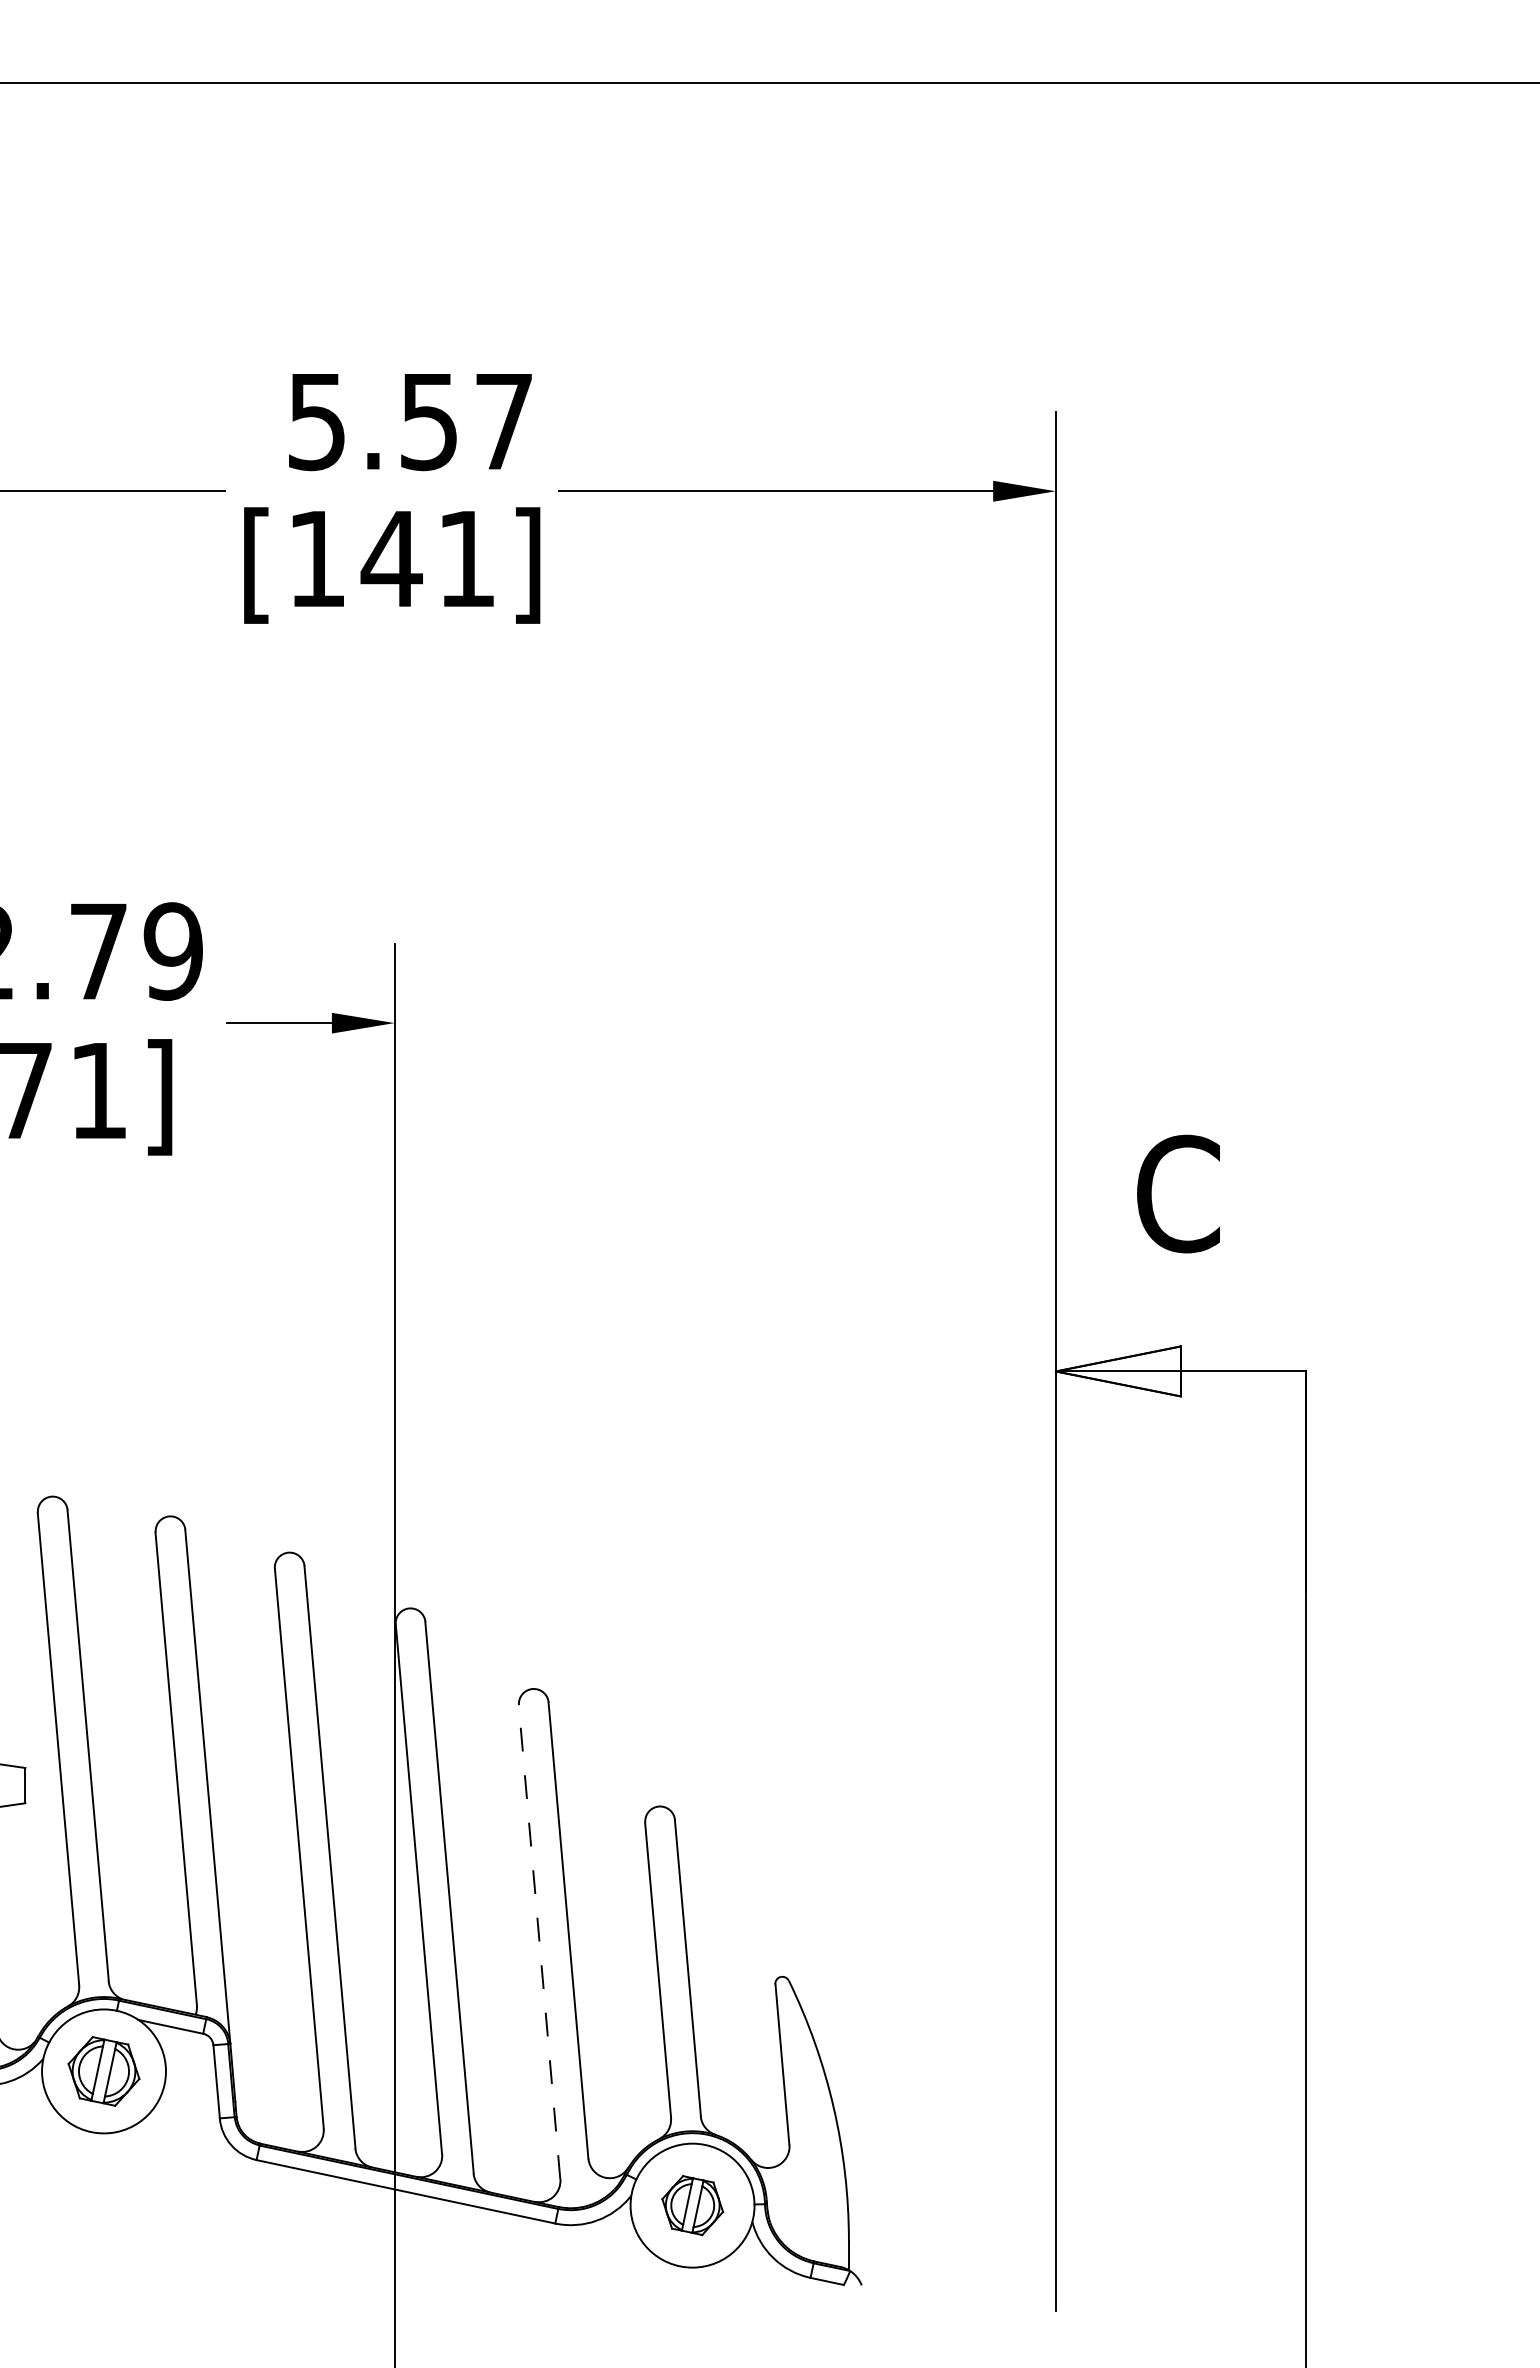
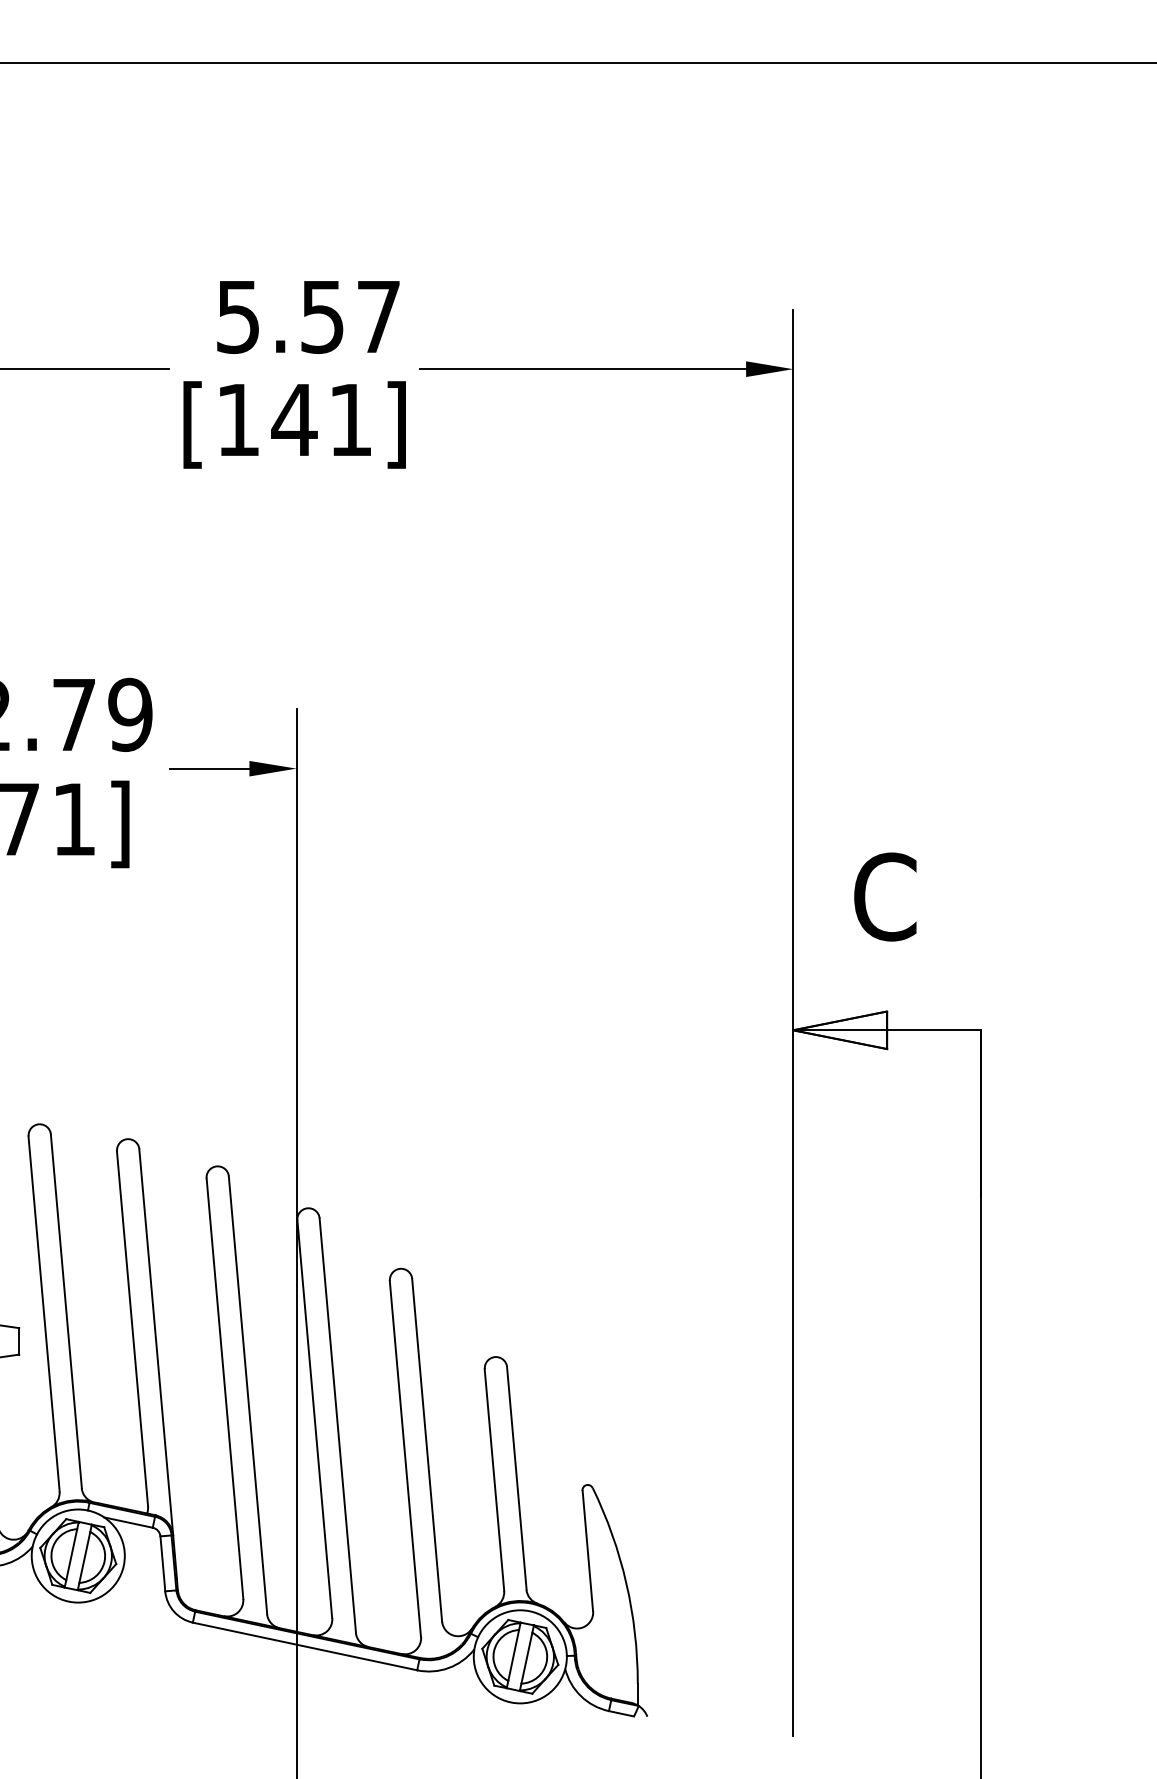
line: (539, 1942) -> (405, 1459), dashed -> solid
part: (103, 2071) -> (77, 1556), size x1.43
part: (692, 2205) -> (520, 1656), size x1.67

